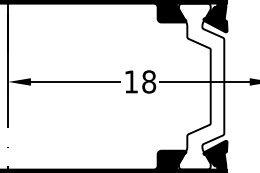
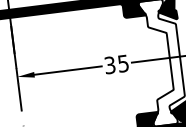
text: (140, 81) -> (116, 64), 18 -> 35

